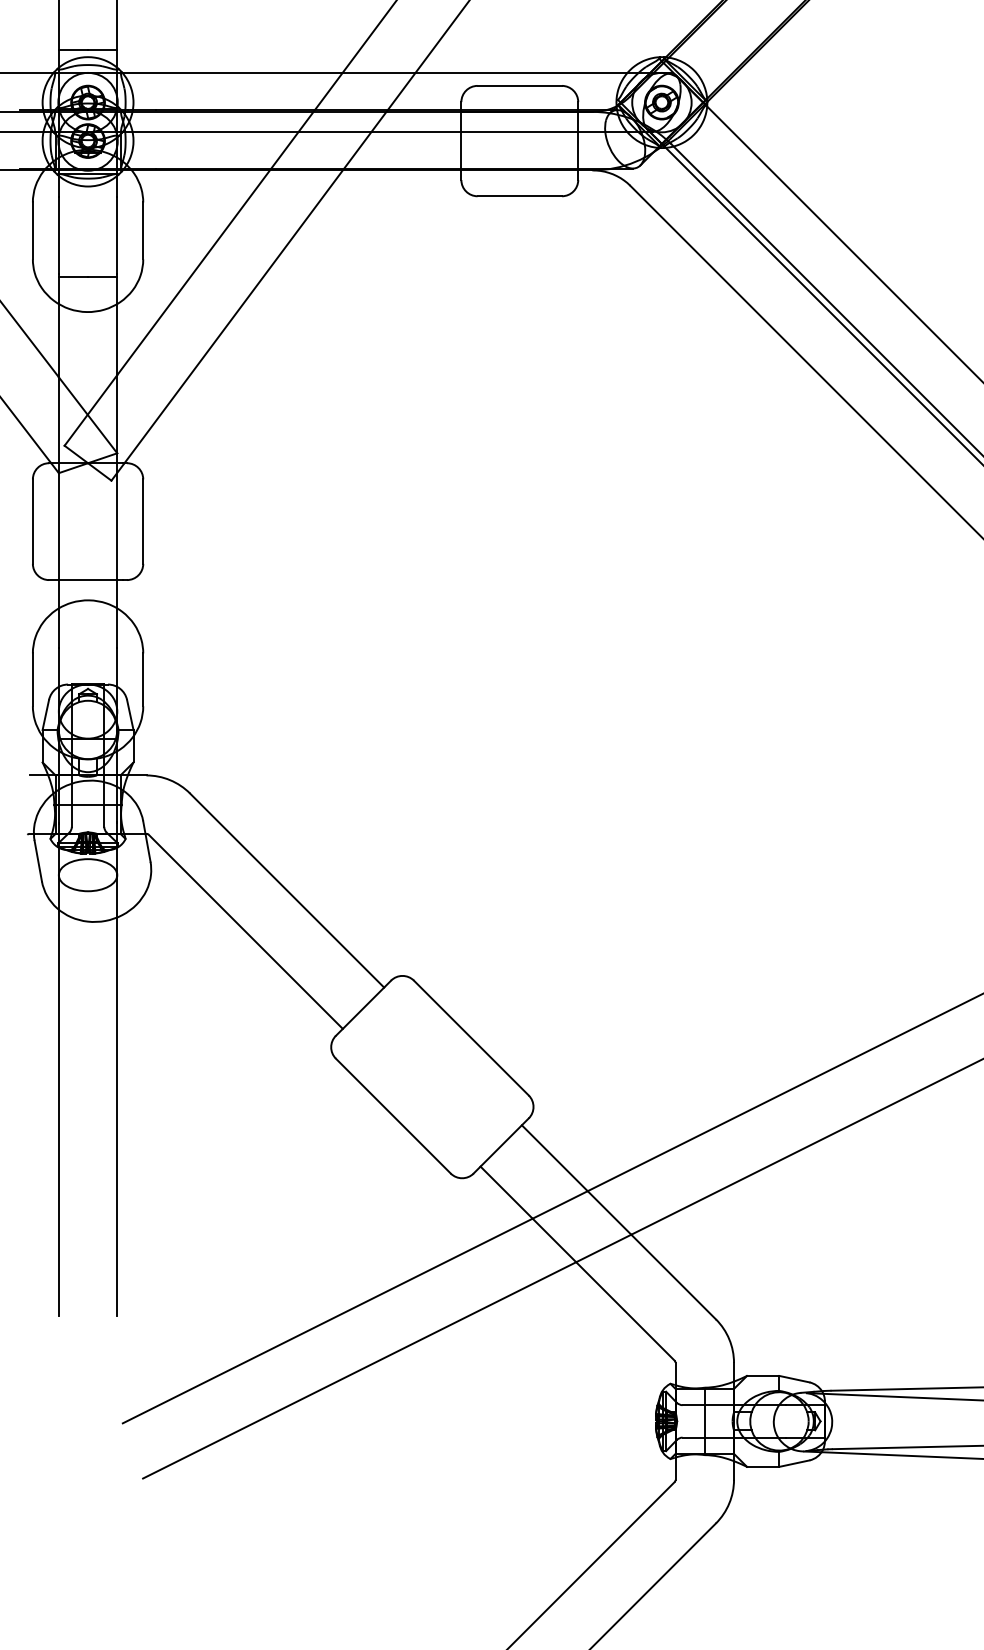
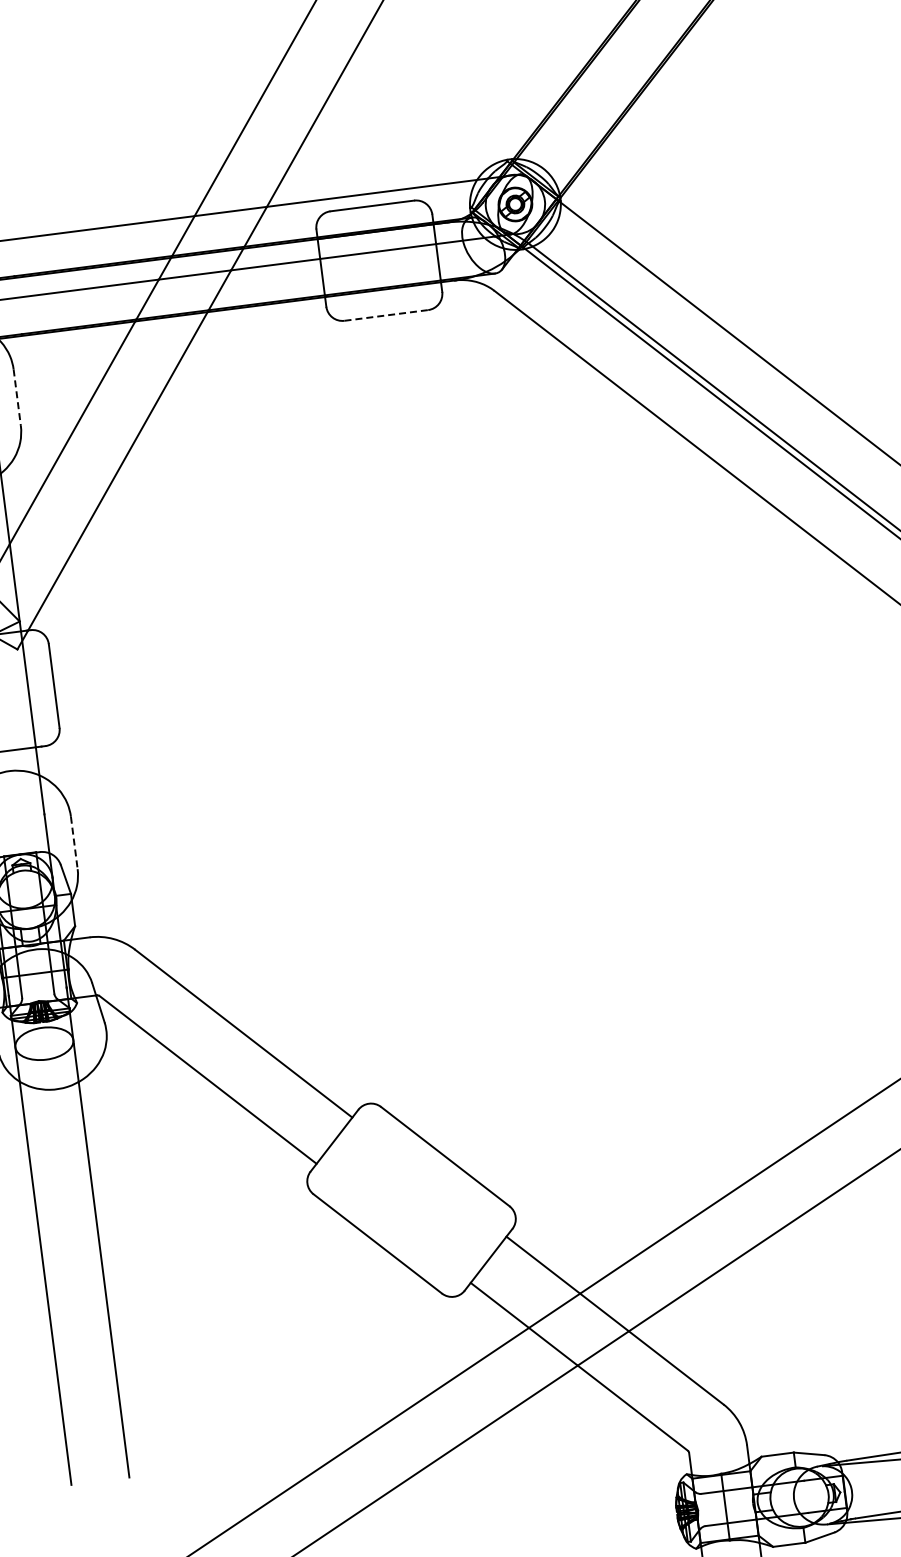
line: (520, 196) -> (387, 315), solid -> dashed
line: (143, 231) -> (17, 398), solid -> dashed
line: (143, 680) -> (74, 843), solid -> dashed

